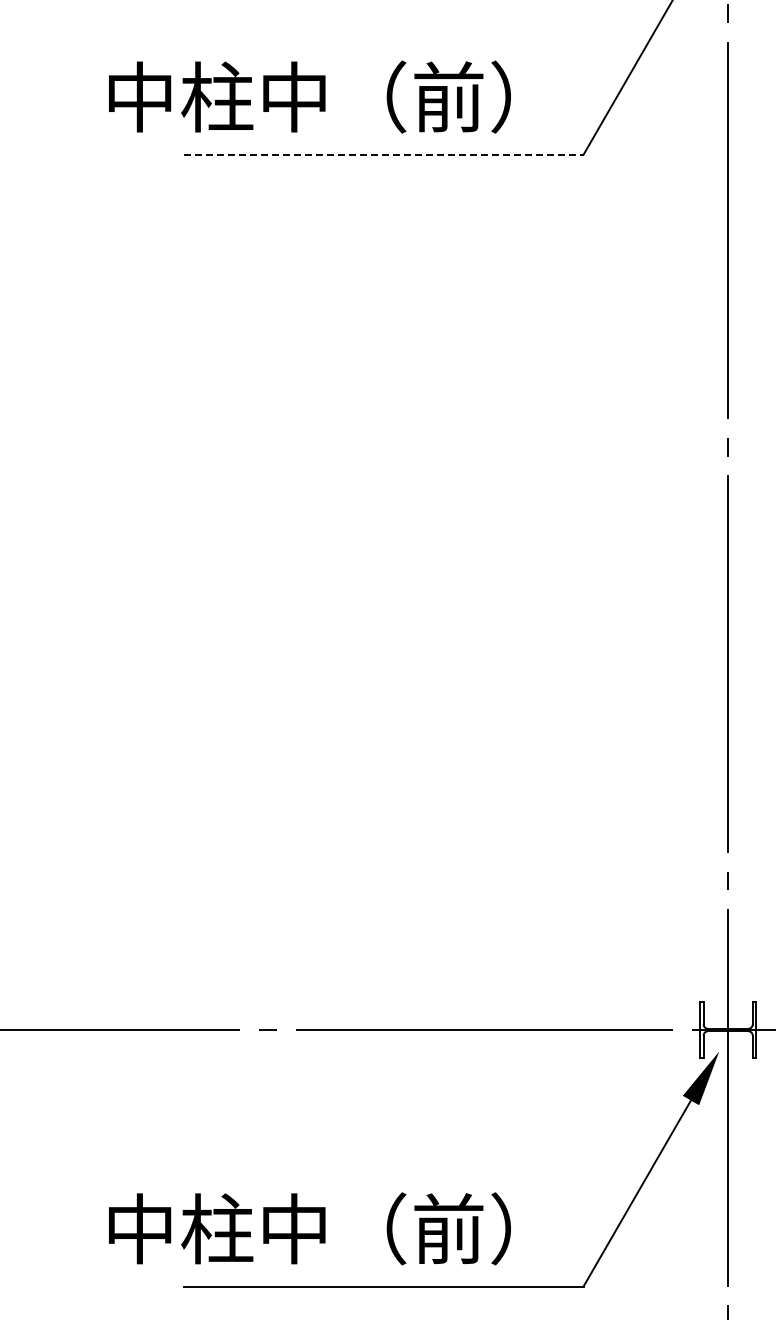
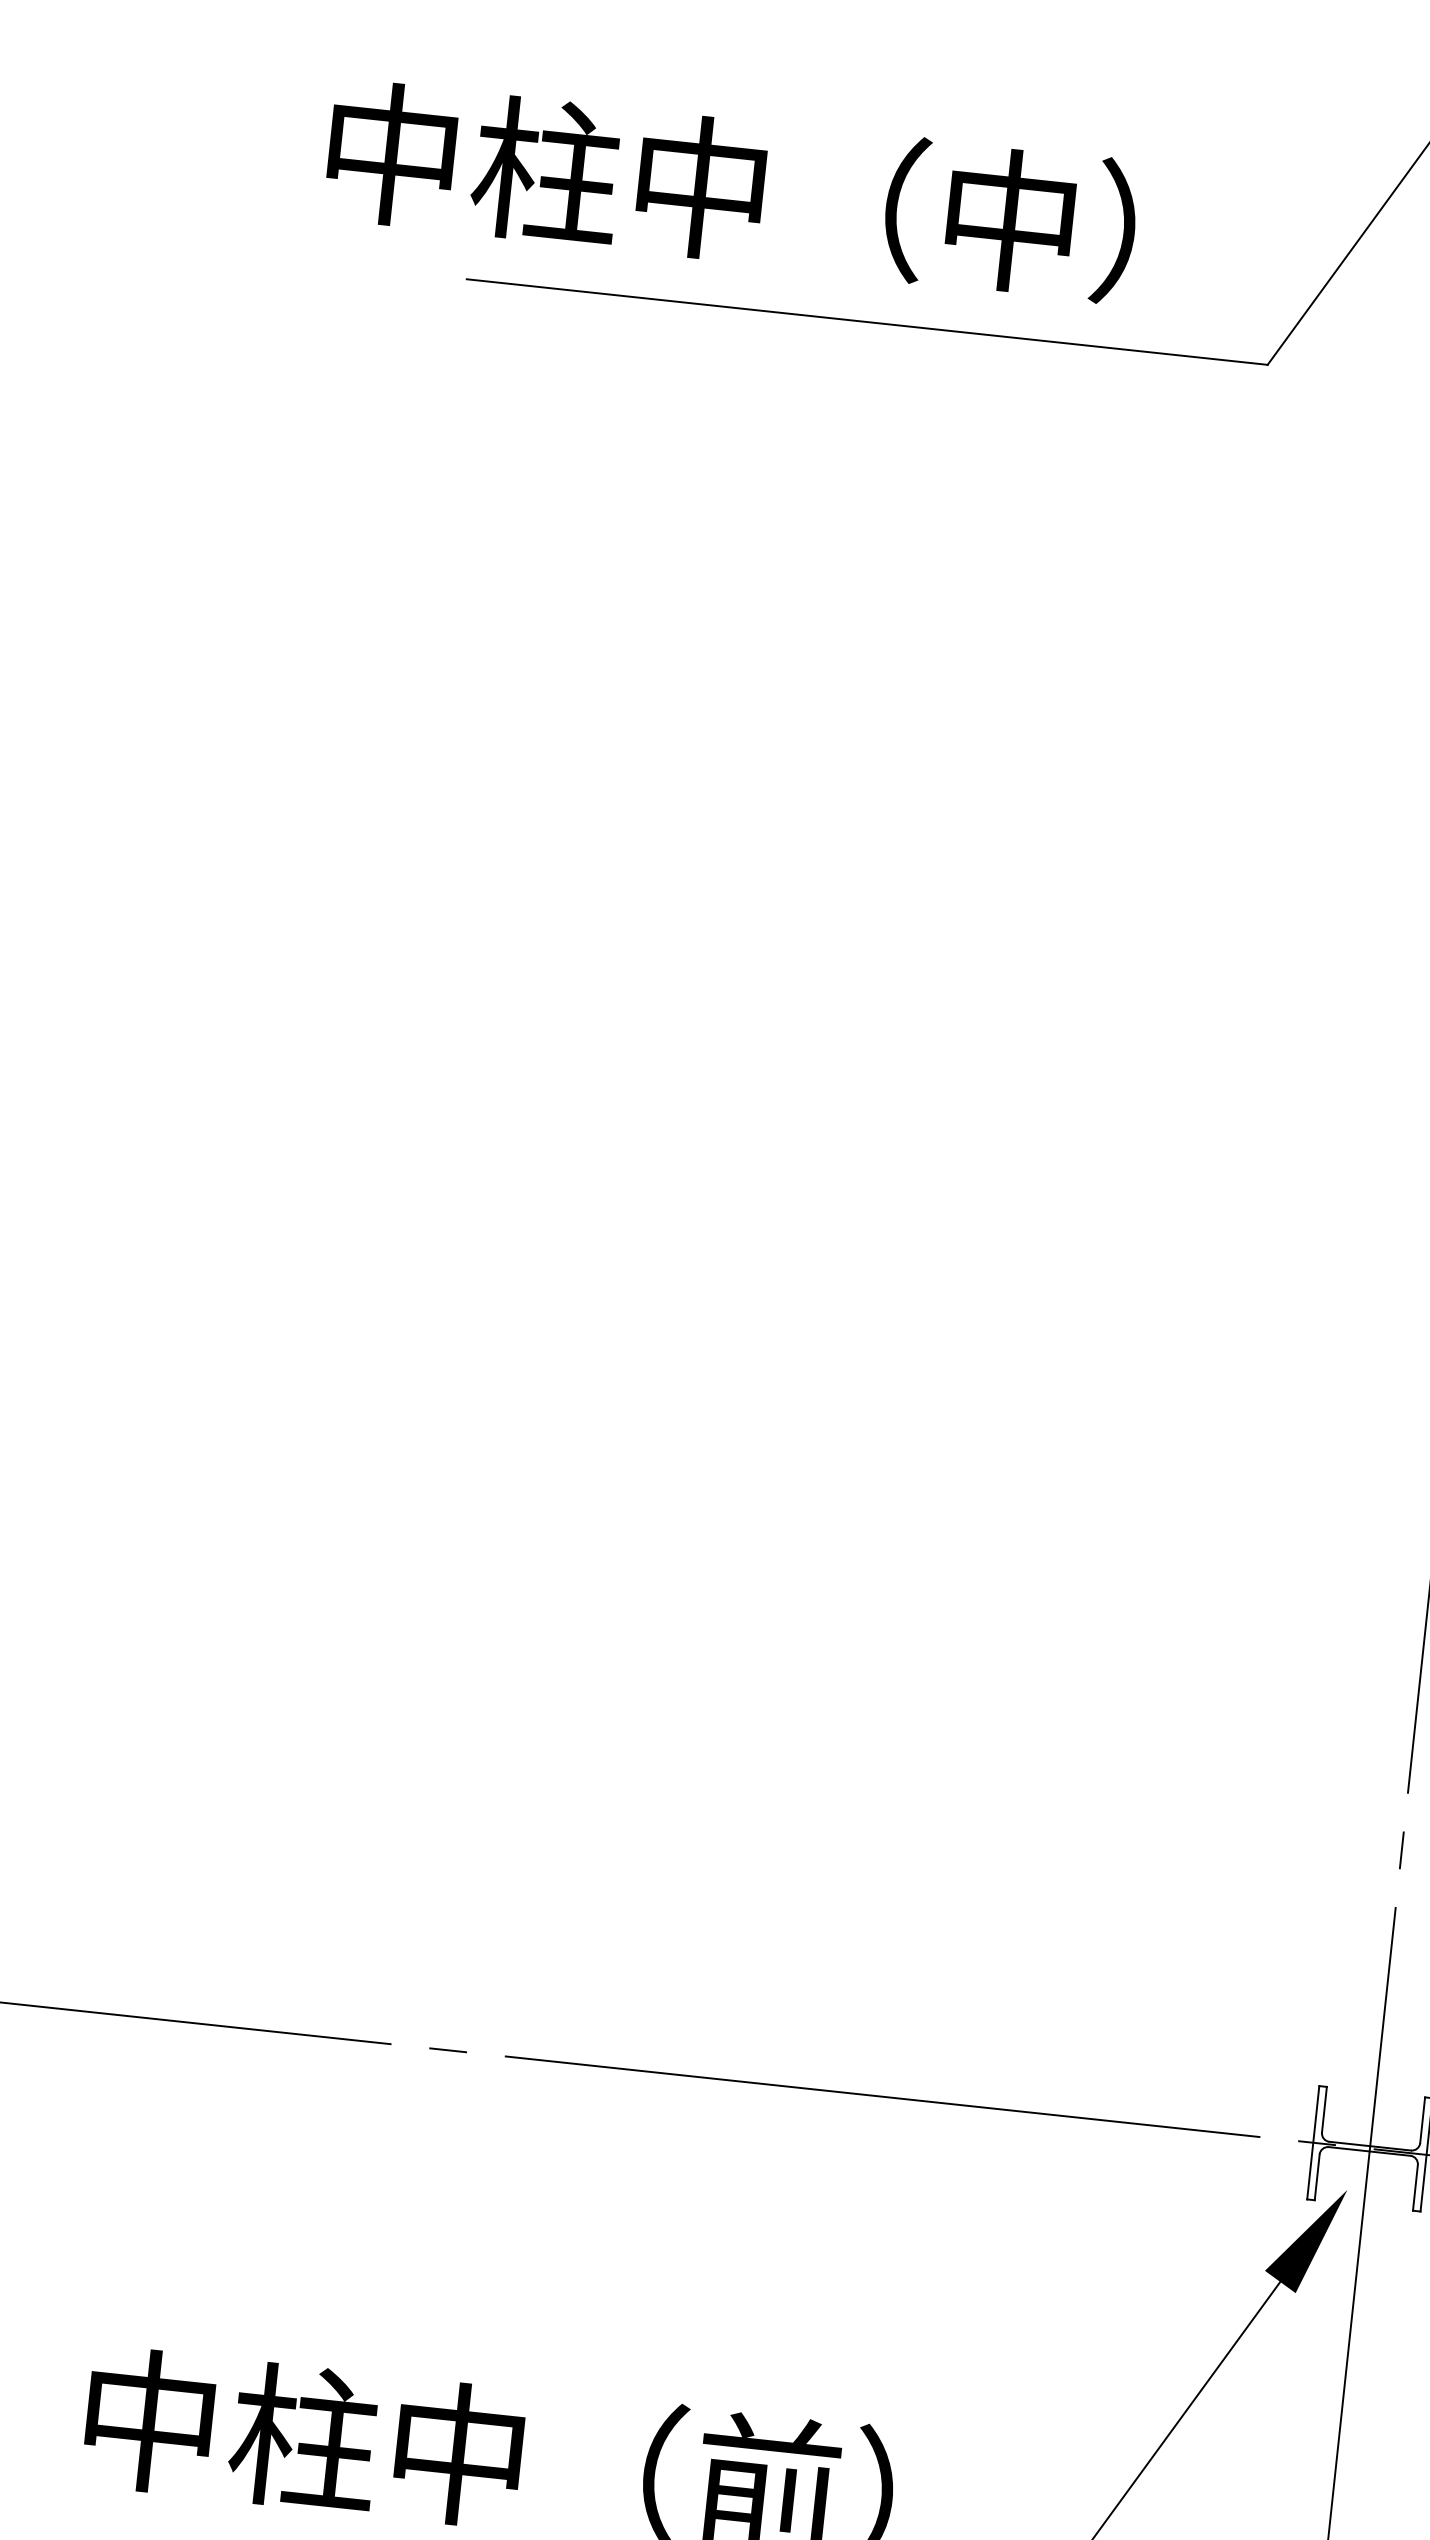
text: (448, 96) -> (1009, 219), 中柱中（前） -> 中柱中（中）
line: (383, 154) -> (867, 321), dashed -> solid

